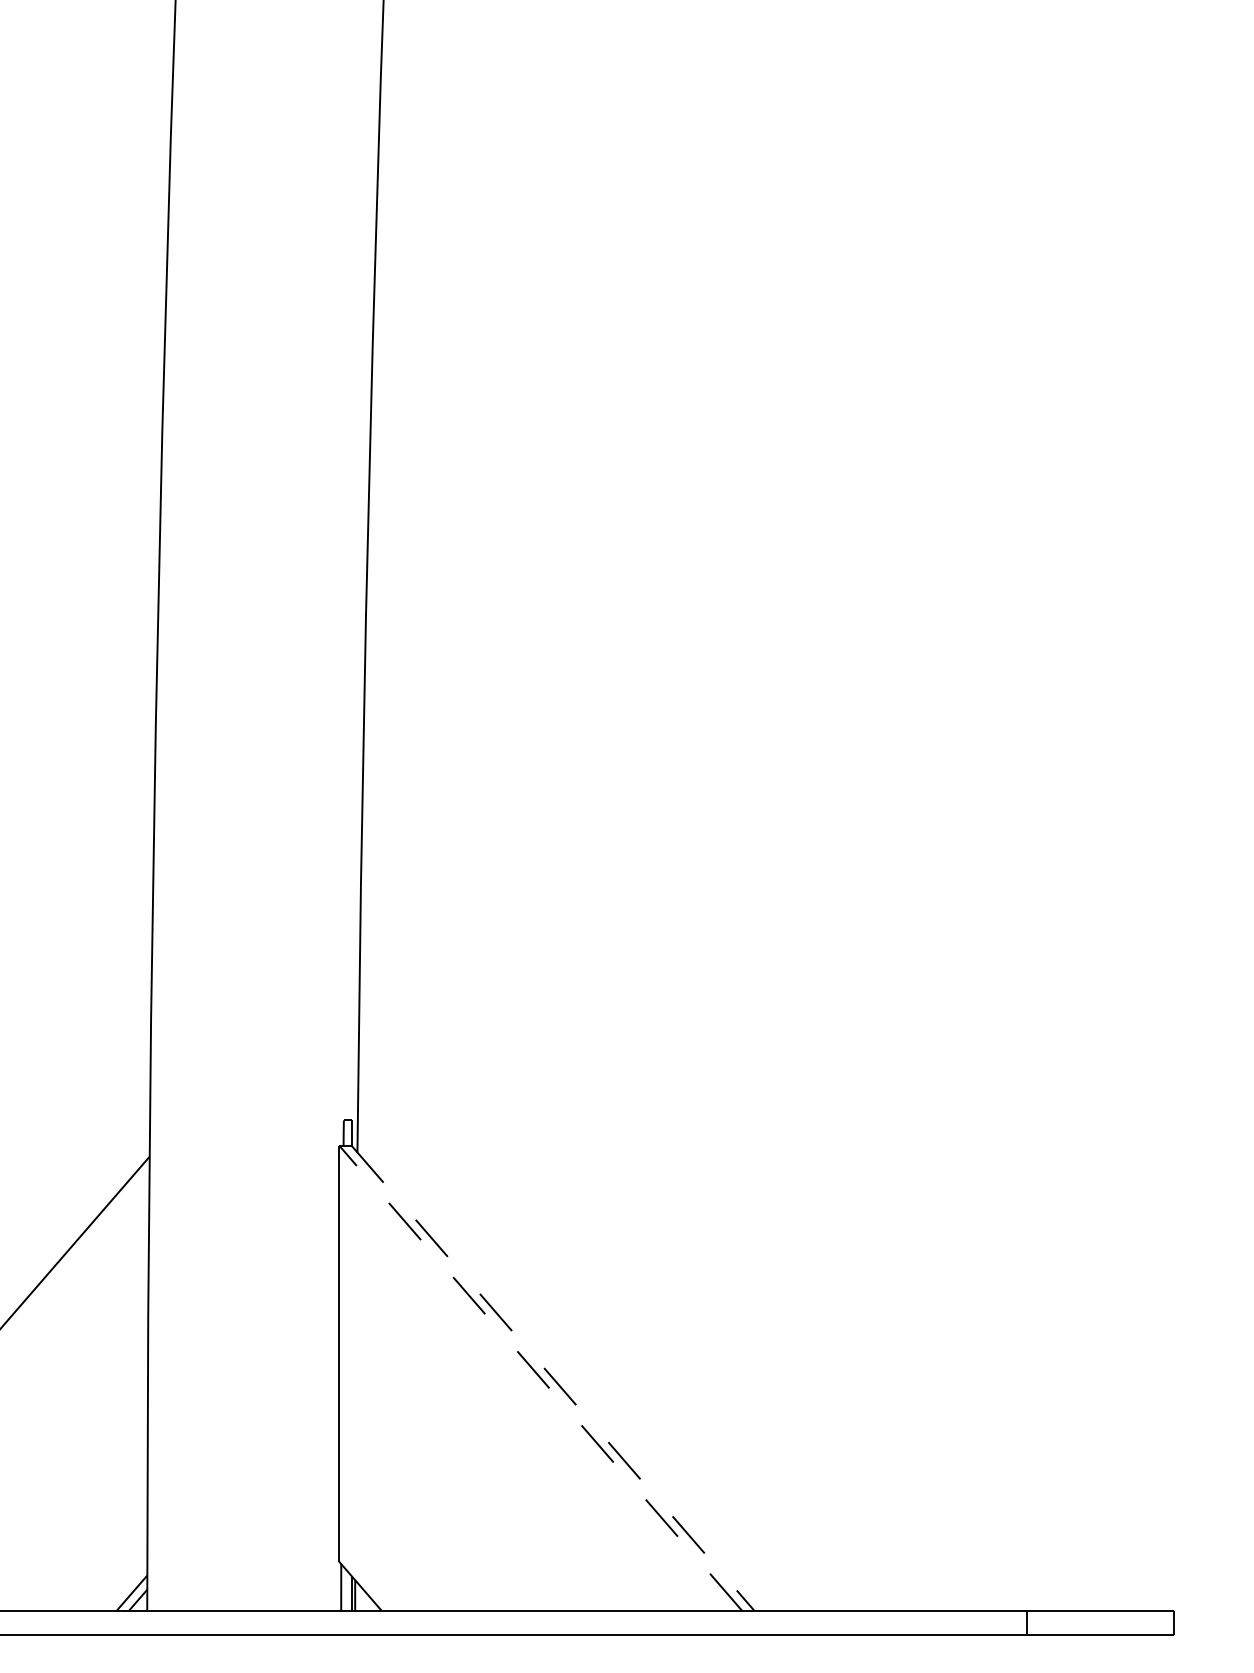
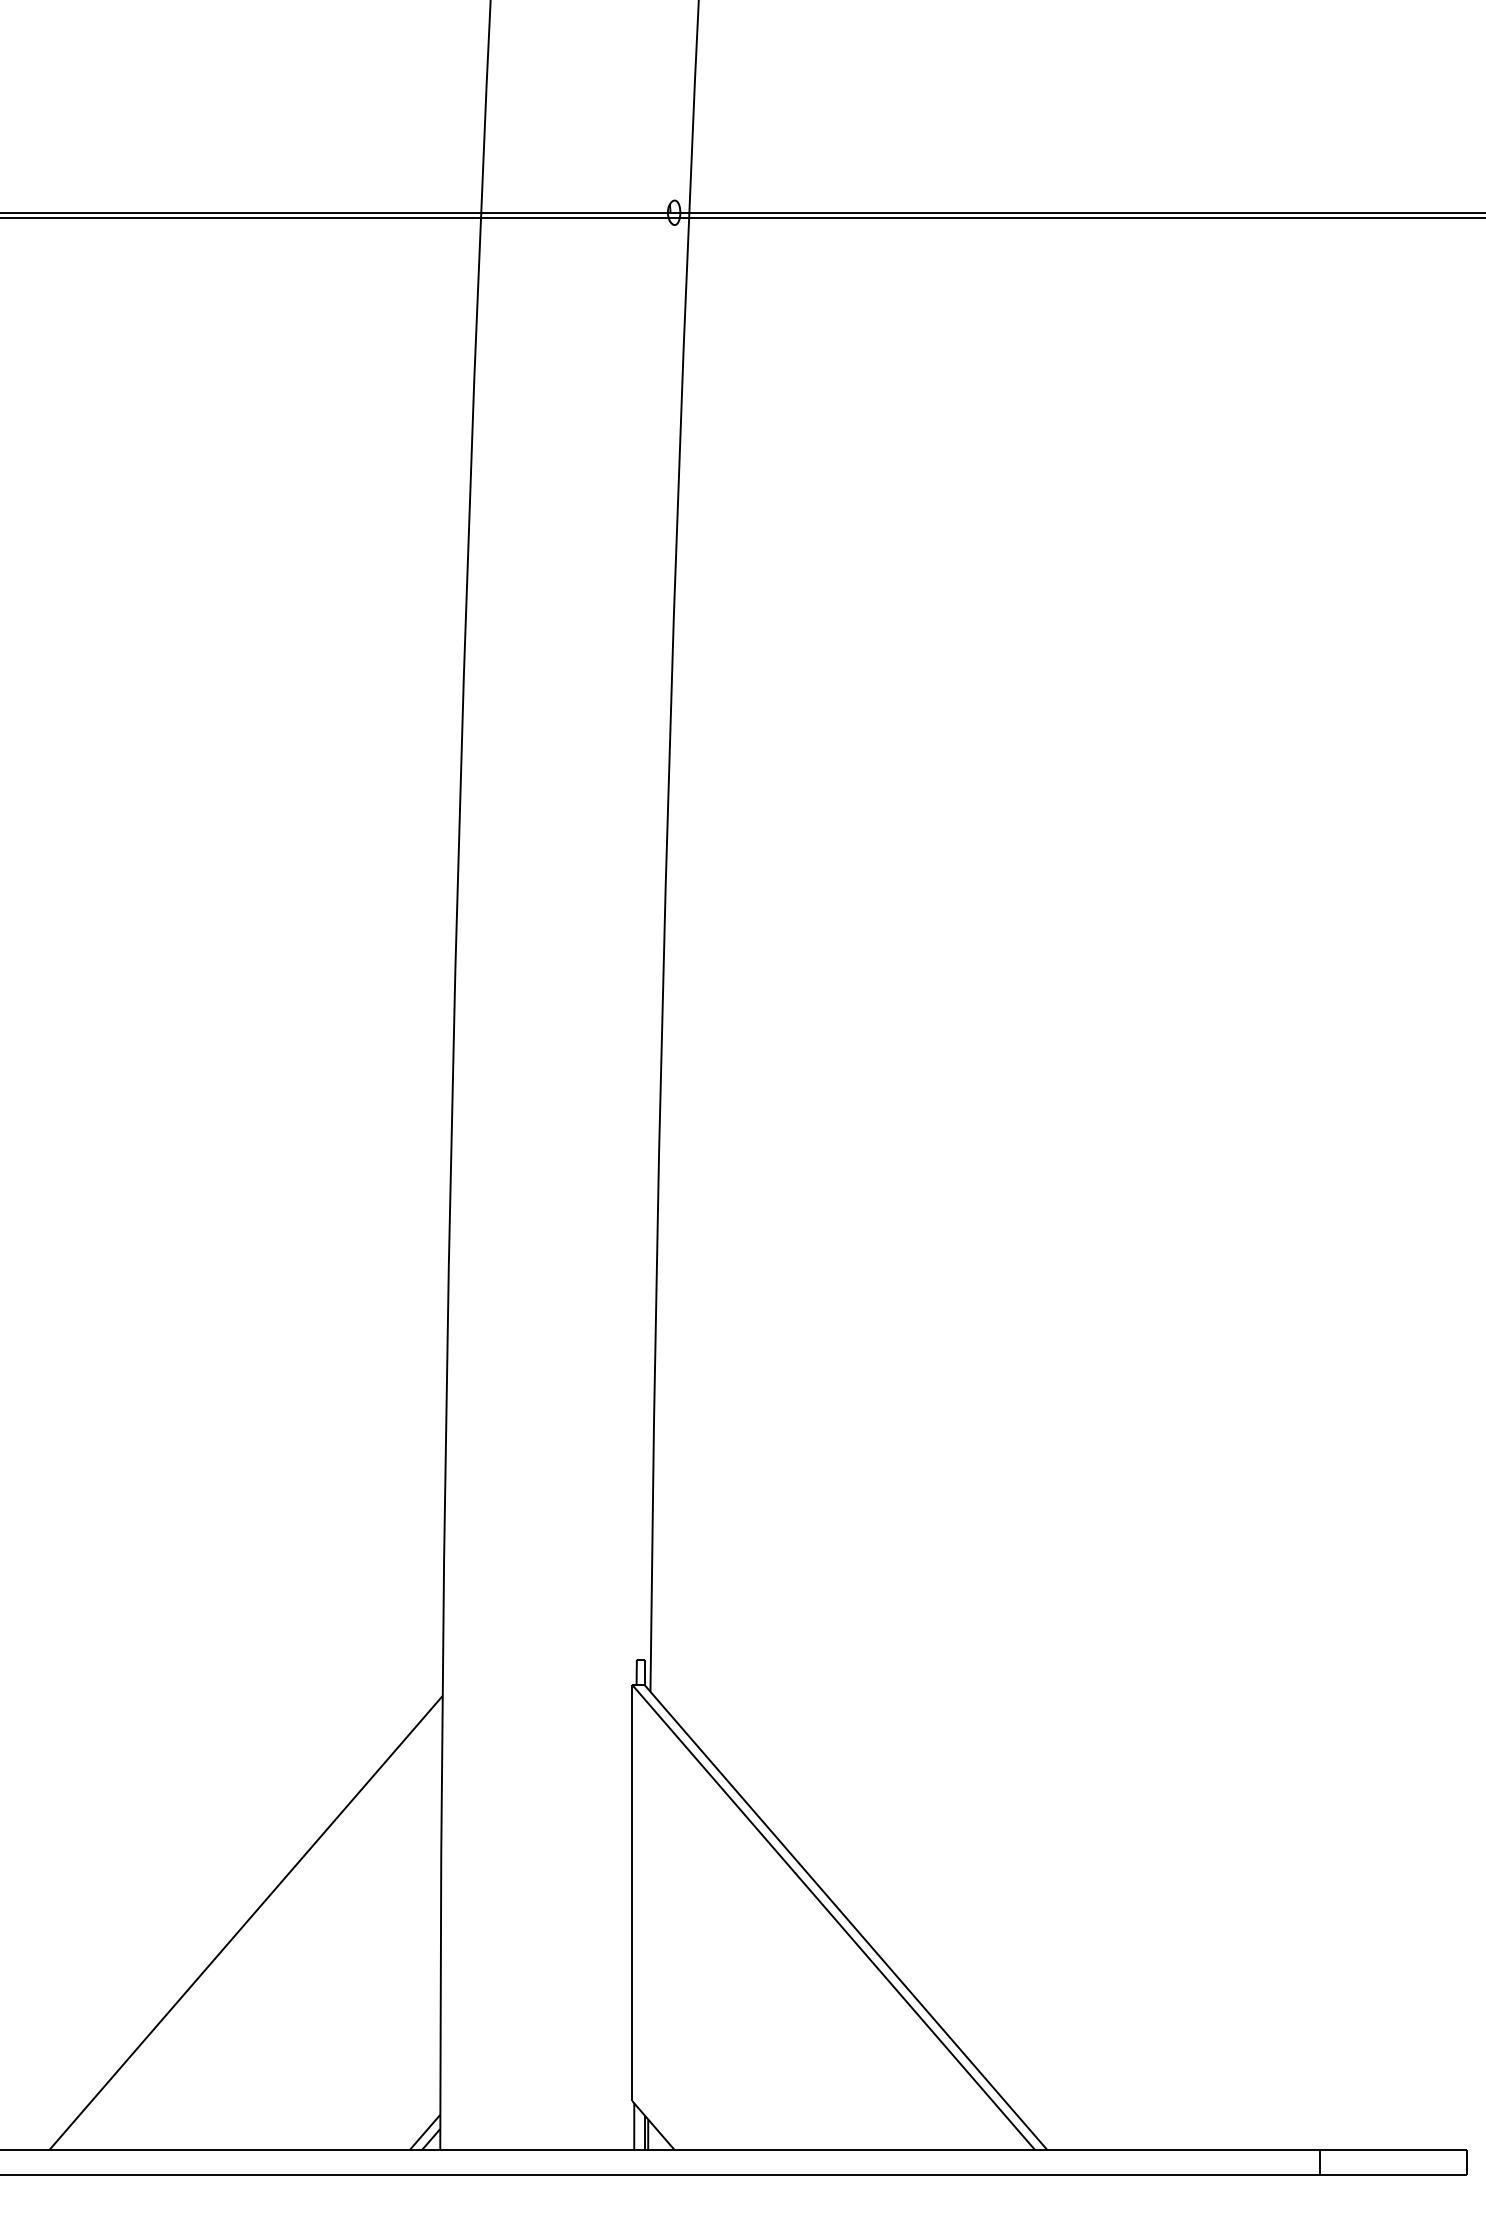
line: (540, 1378) -> (833, 1917), dashed -> solid
line: (552, 1378) -> (845, 1917), dashed -> solid

